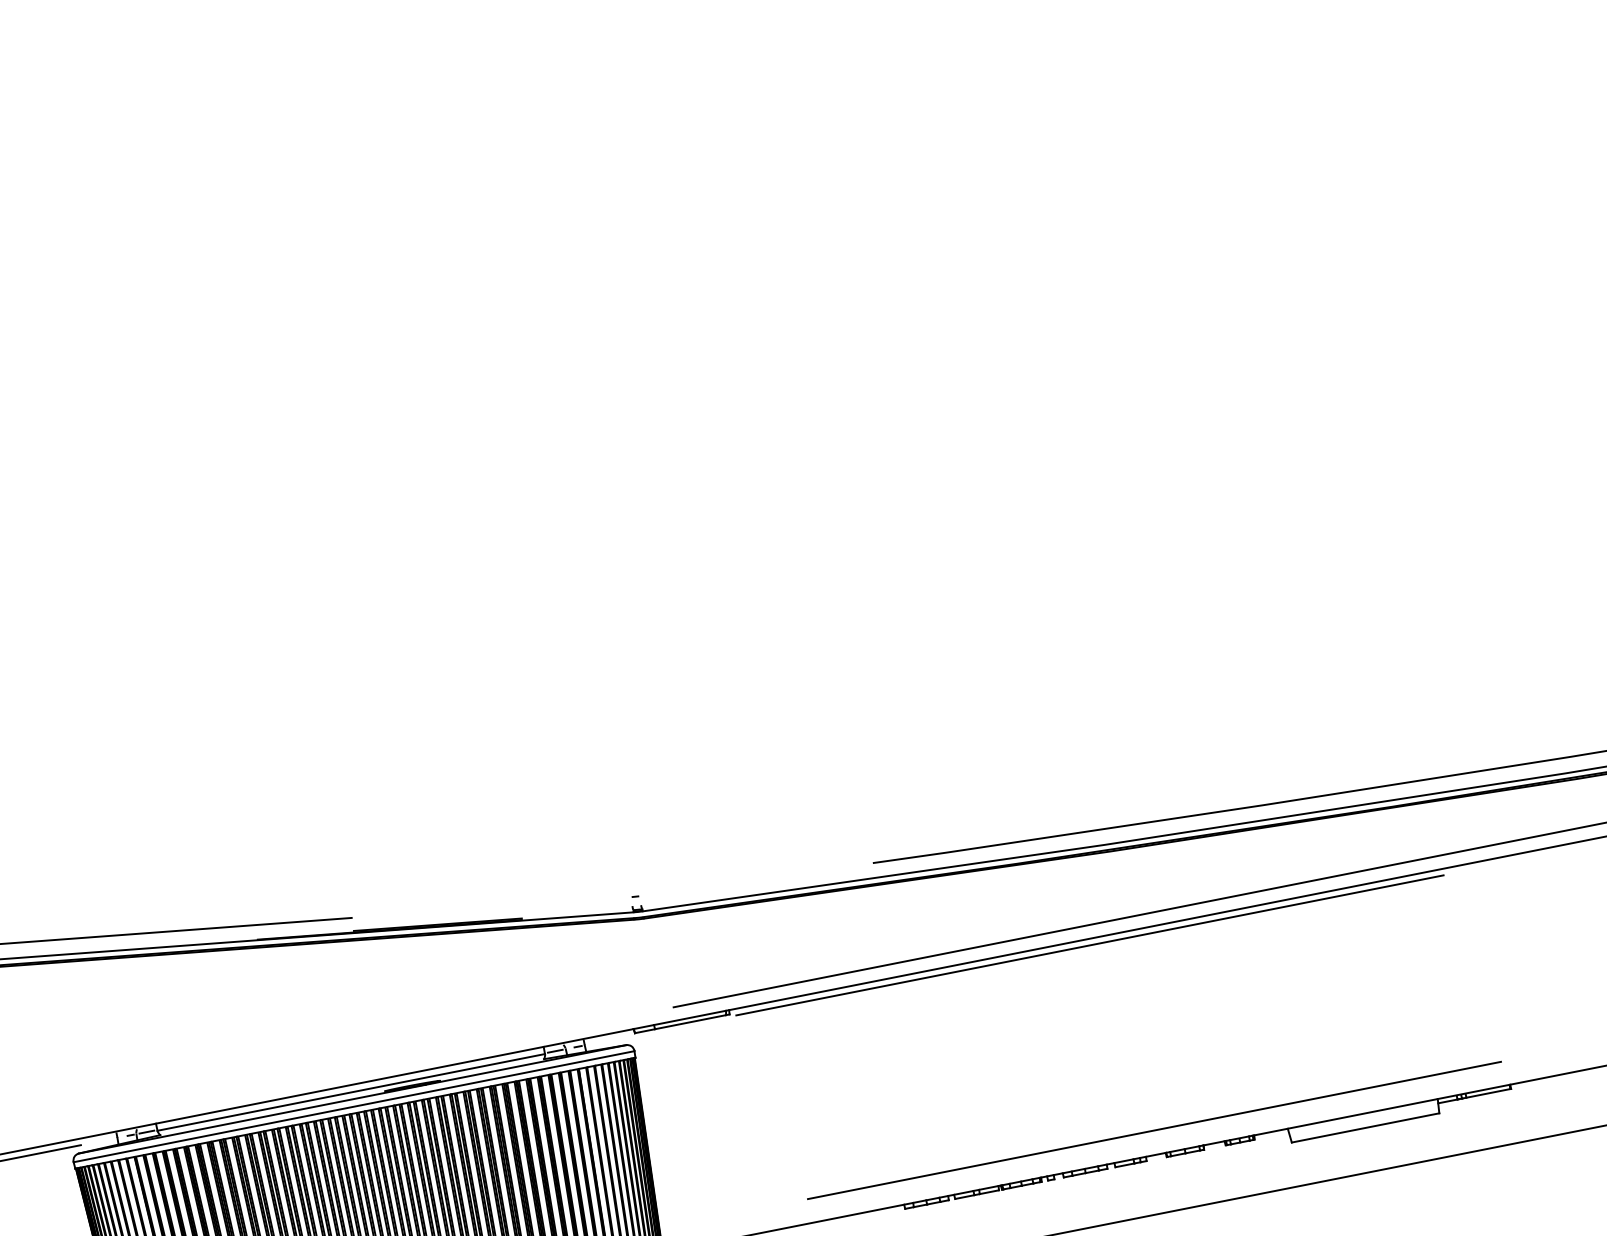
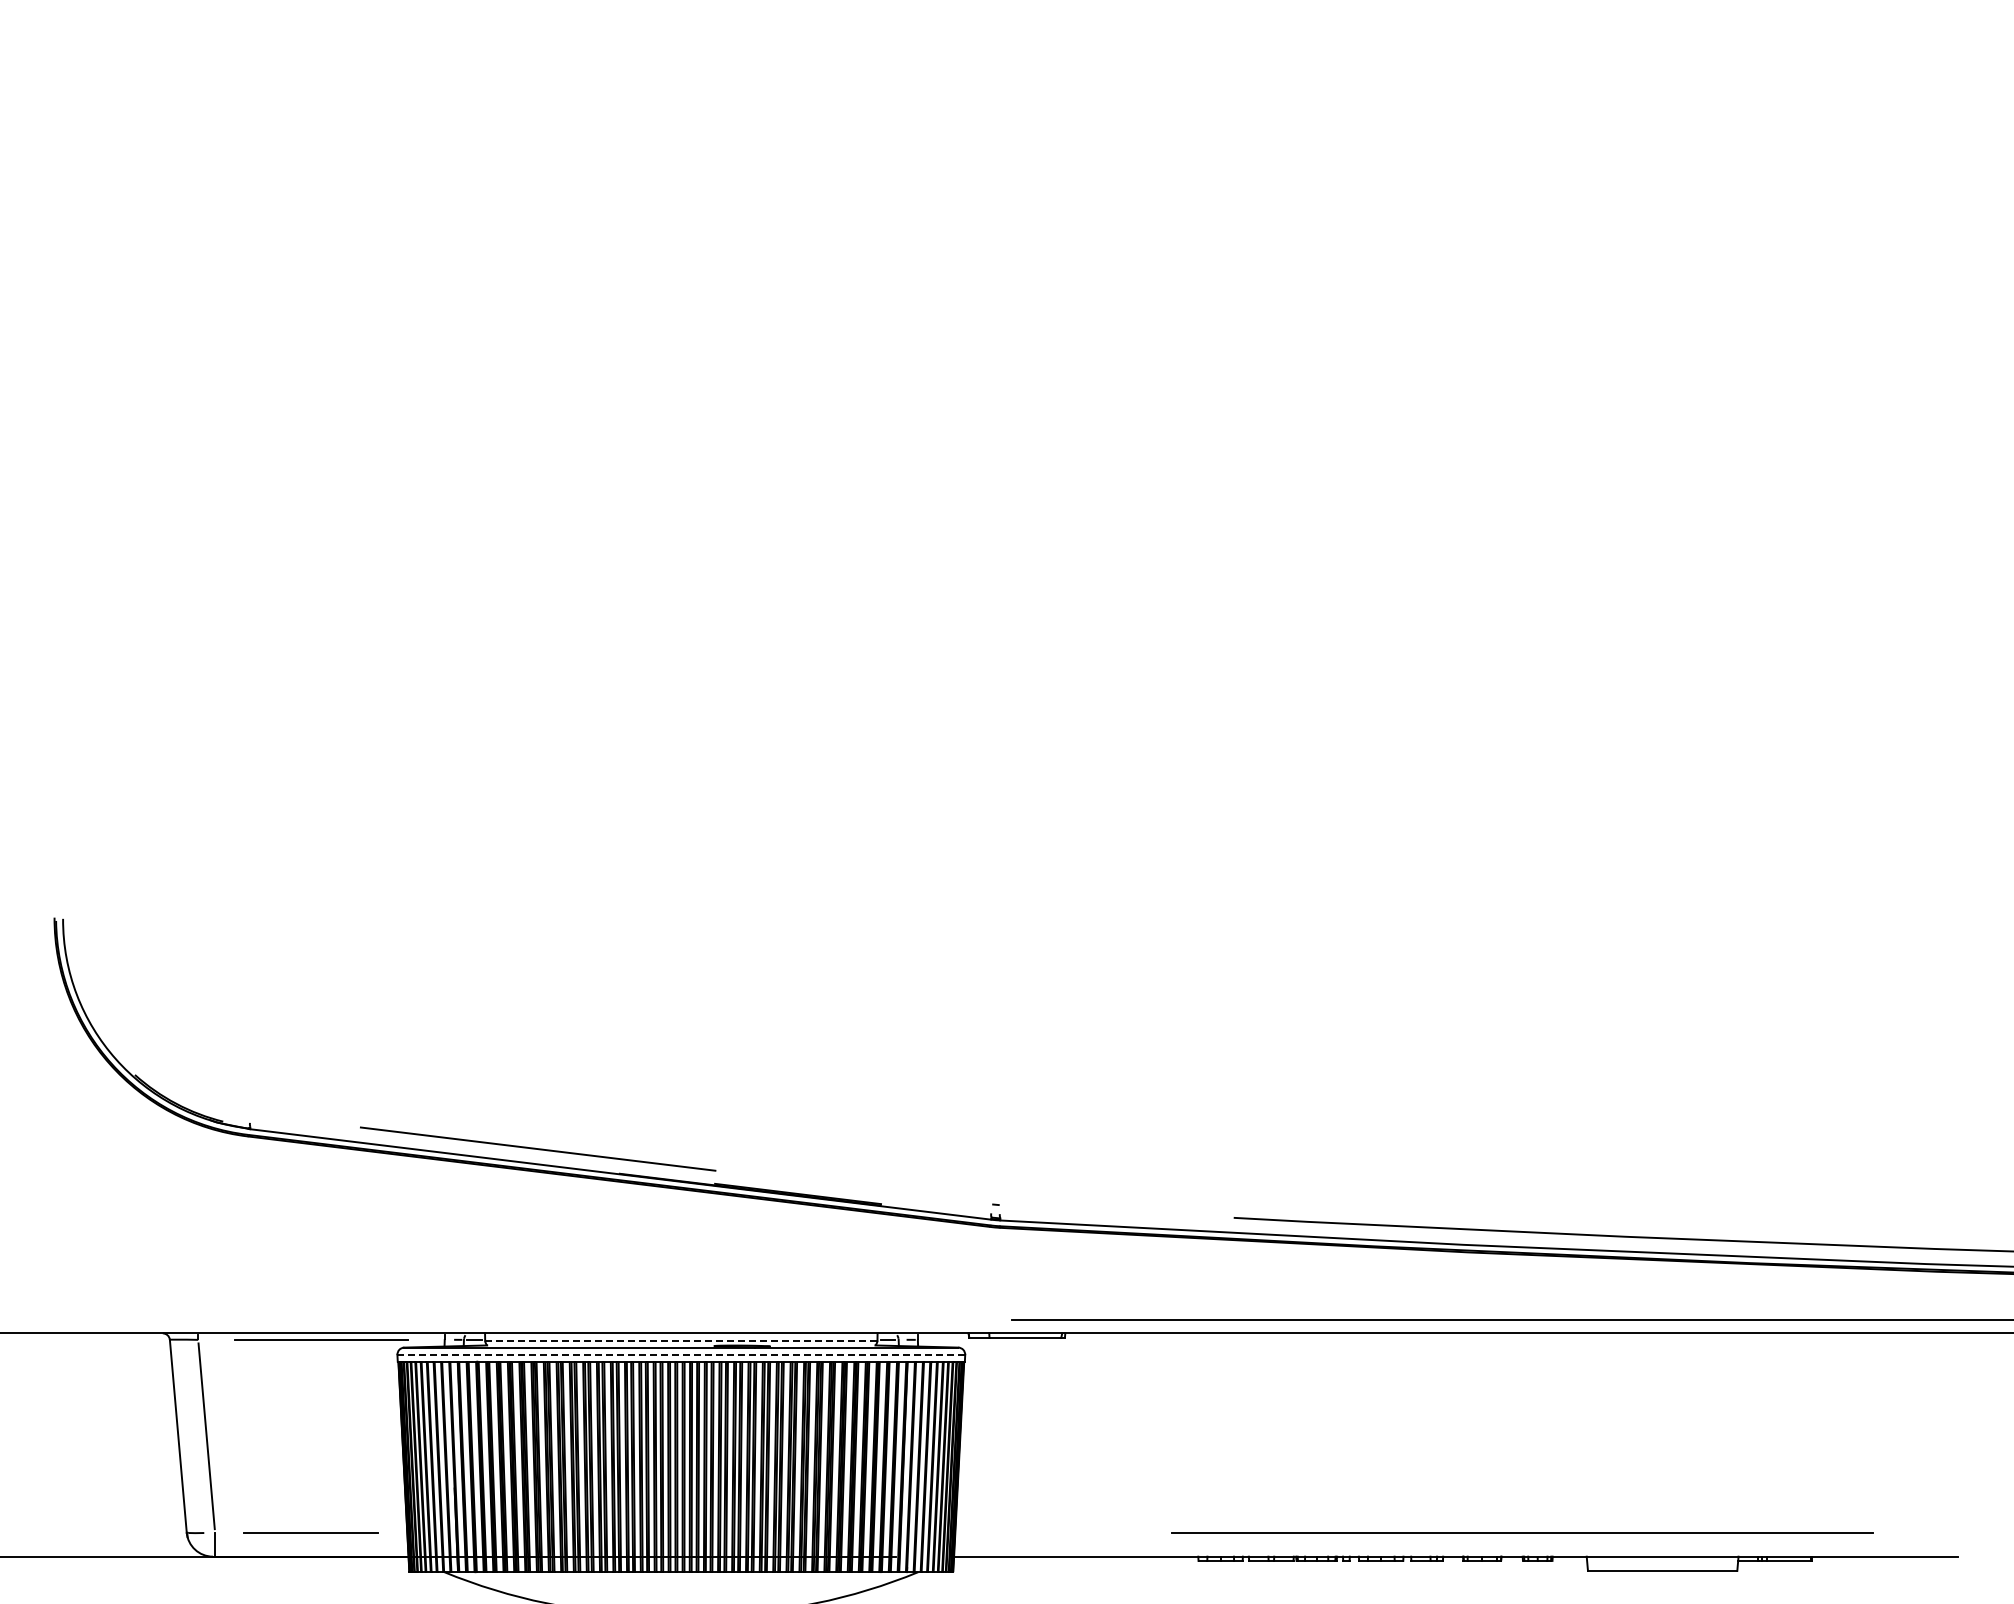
line: (1090, 944) -> (1429, 1339), removed
line: (351, 1092) -> (681, 1340), solid -> dashed
line: (354, 1107) -> (681, 1355), solid -> dashed
line: (1154, 1130) -> (1522, 1532), moved

